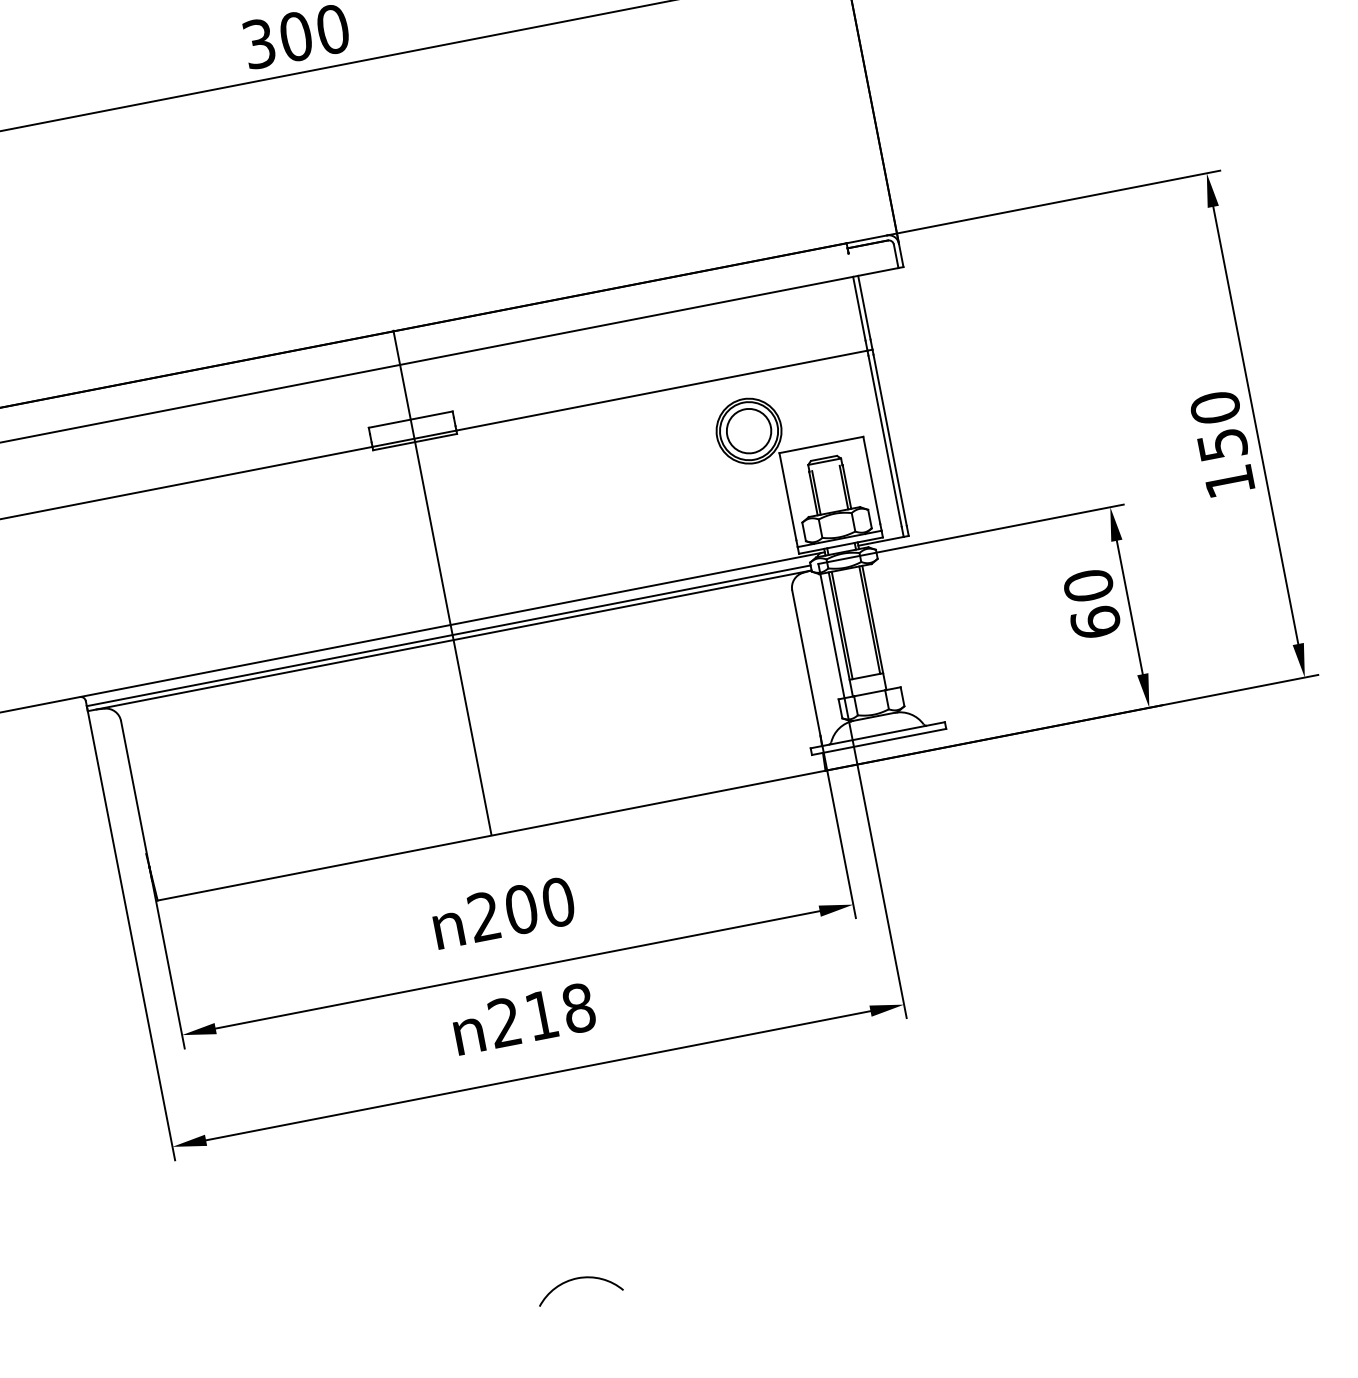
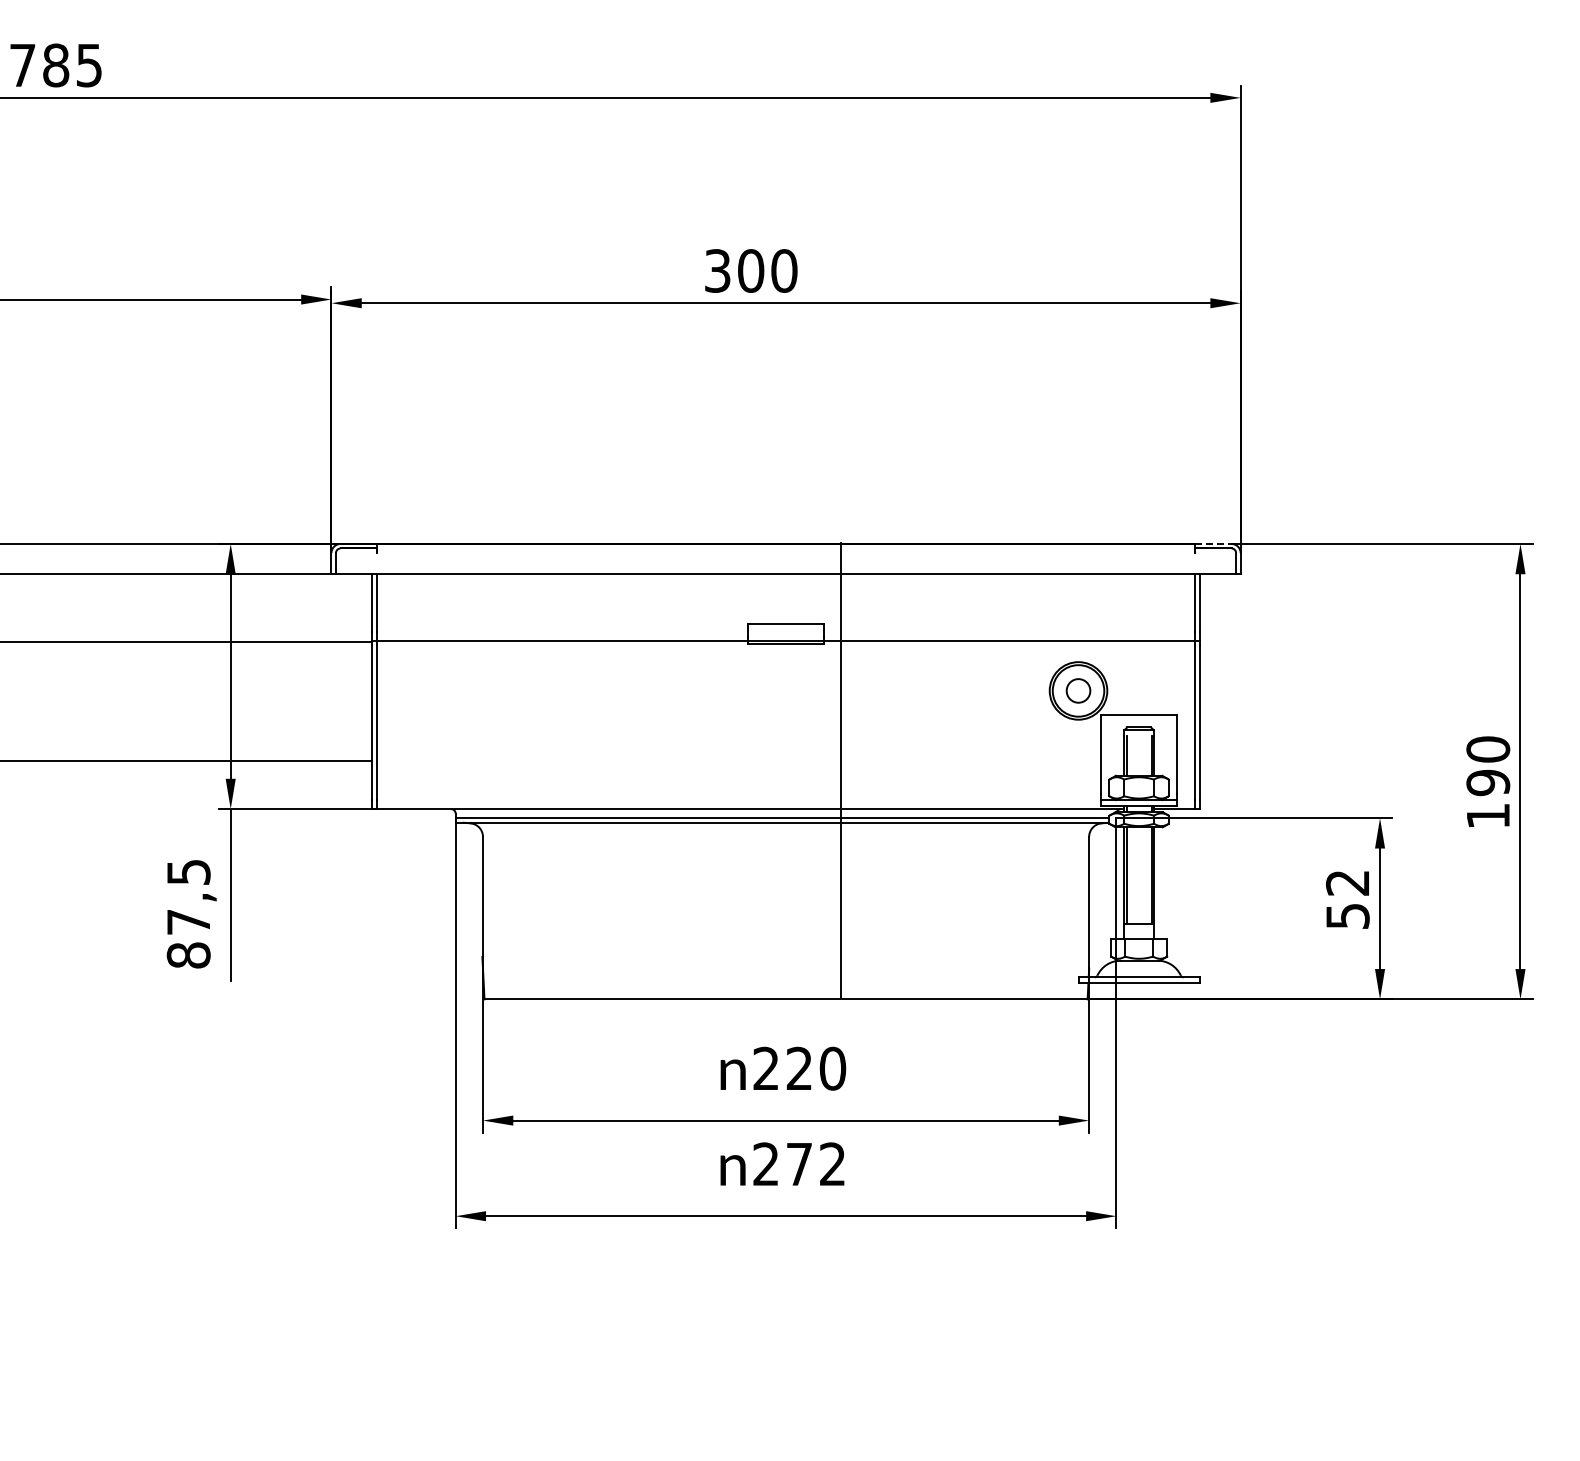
line: (866, 238) -> (1213, 543), solid -> dashed
circle: (748, 430) -> (1078, 690), size x0.6
text: (1221, 444) -> (1487, 782), 150 -> 190
line: (442, 582) -> (841, 770), moved
text: (1091, 604) -> (1347, 899), 60 -> 52
text: (521, 909) -> (799, 1068), 200 -> 220
text: (560, 1011) -> (816, 1164), 218 -> 272
arc: (576, 1280) -> (784, 1400), removed

